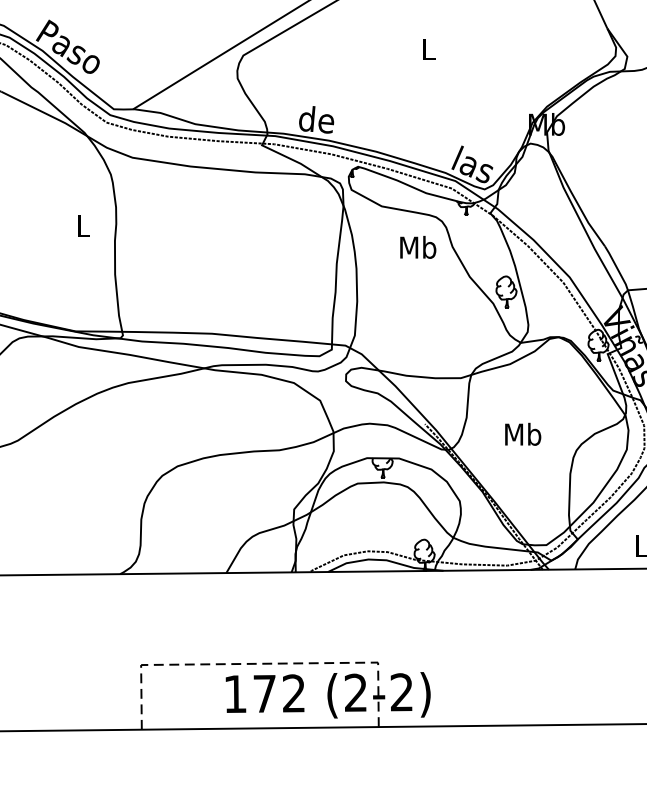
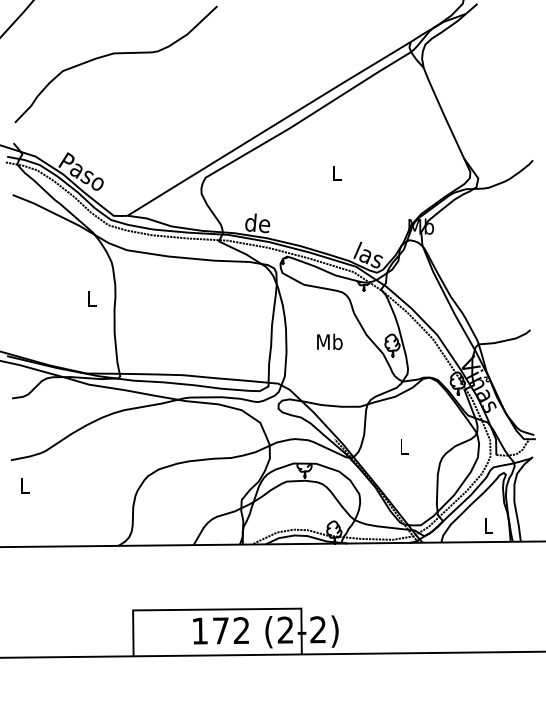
text: (417, 246) -> (329, 341), moved
text: (523, 434) -> (404, 446), Mb -> L
line: (258, 663) -> (216, 609), dashed -> solid

